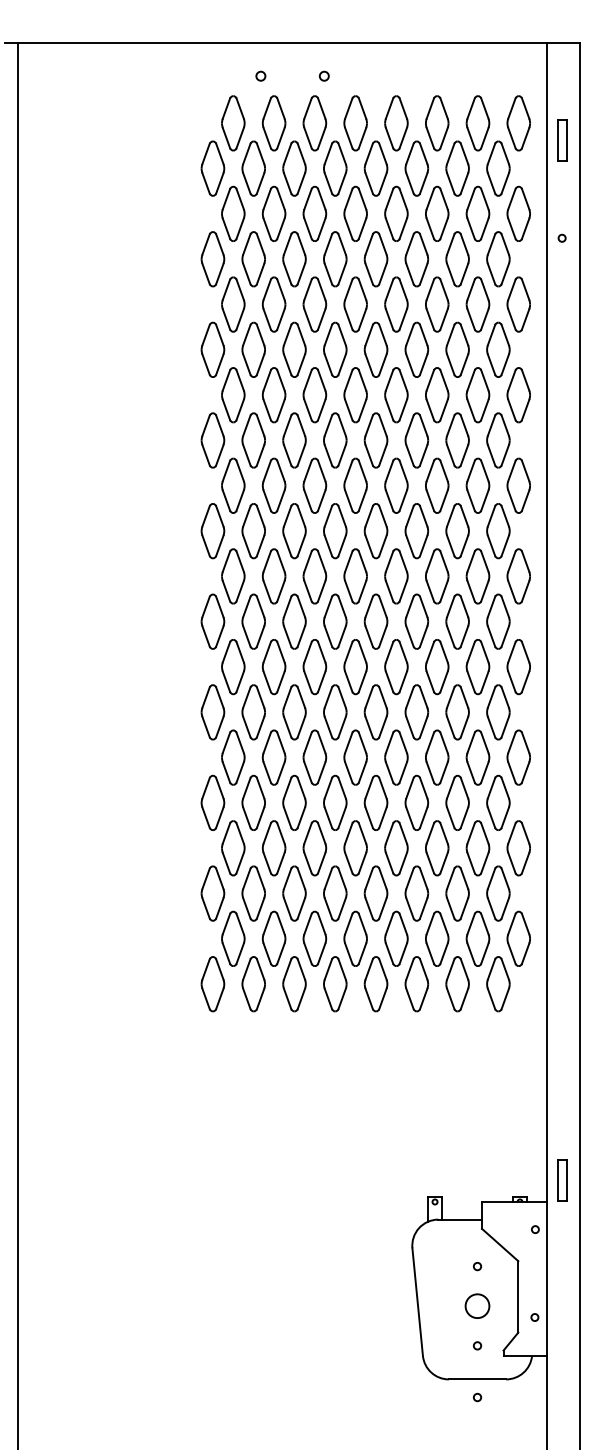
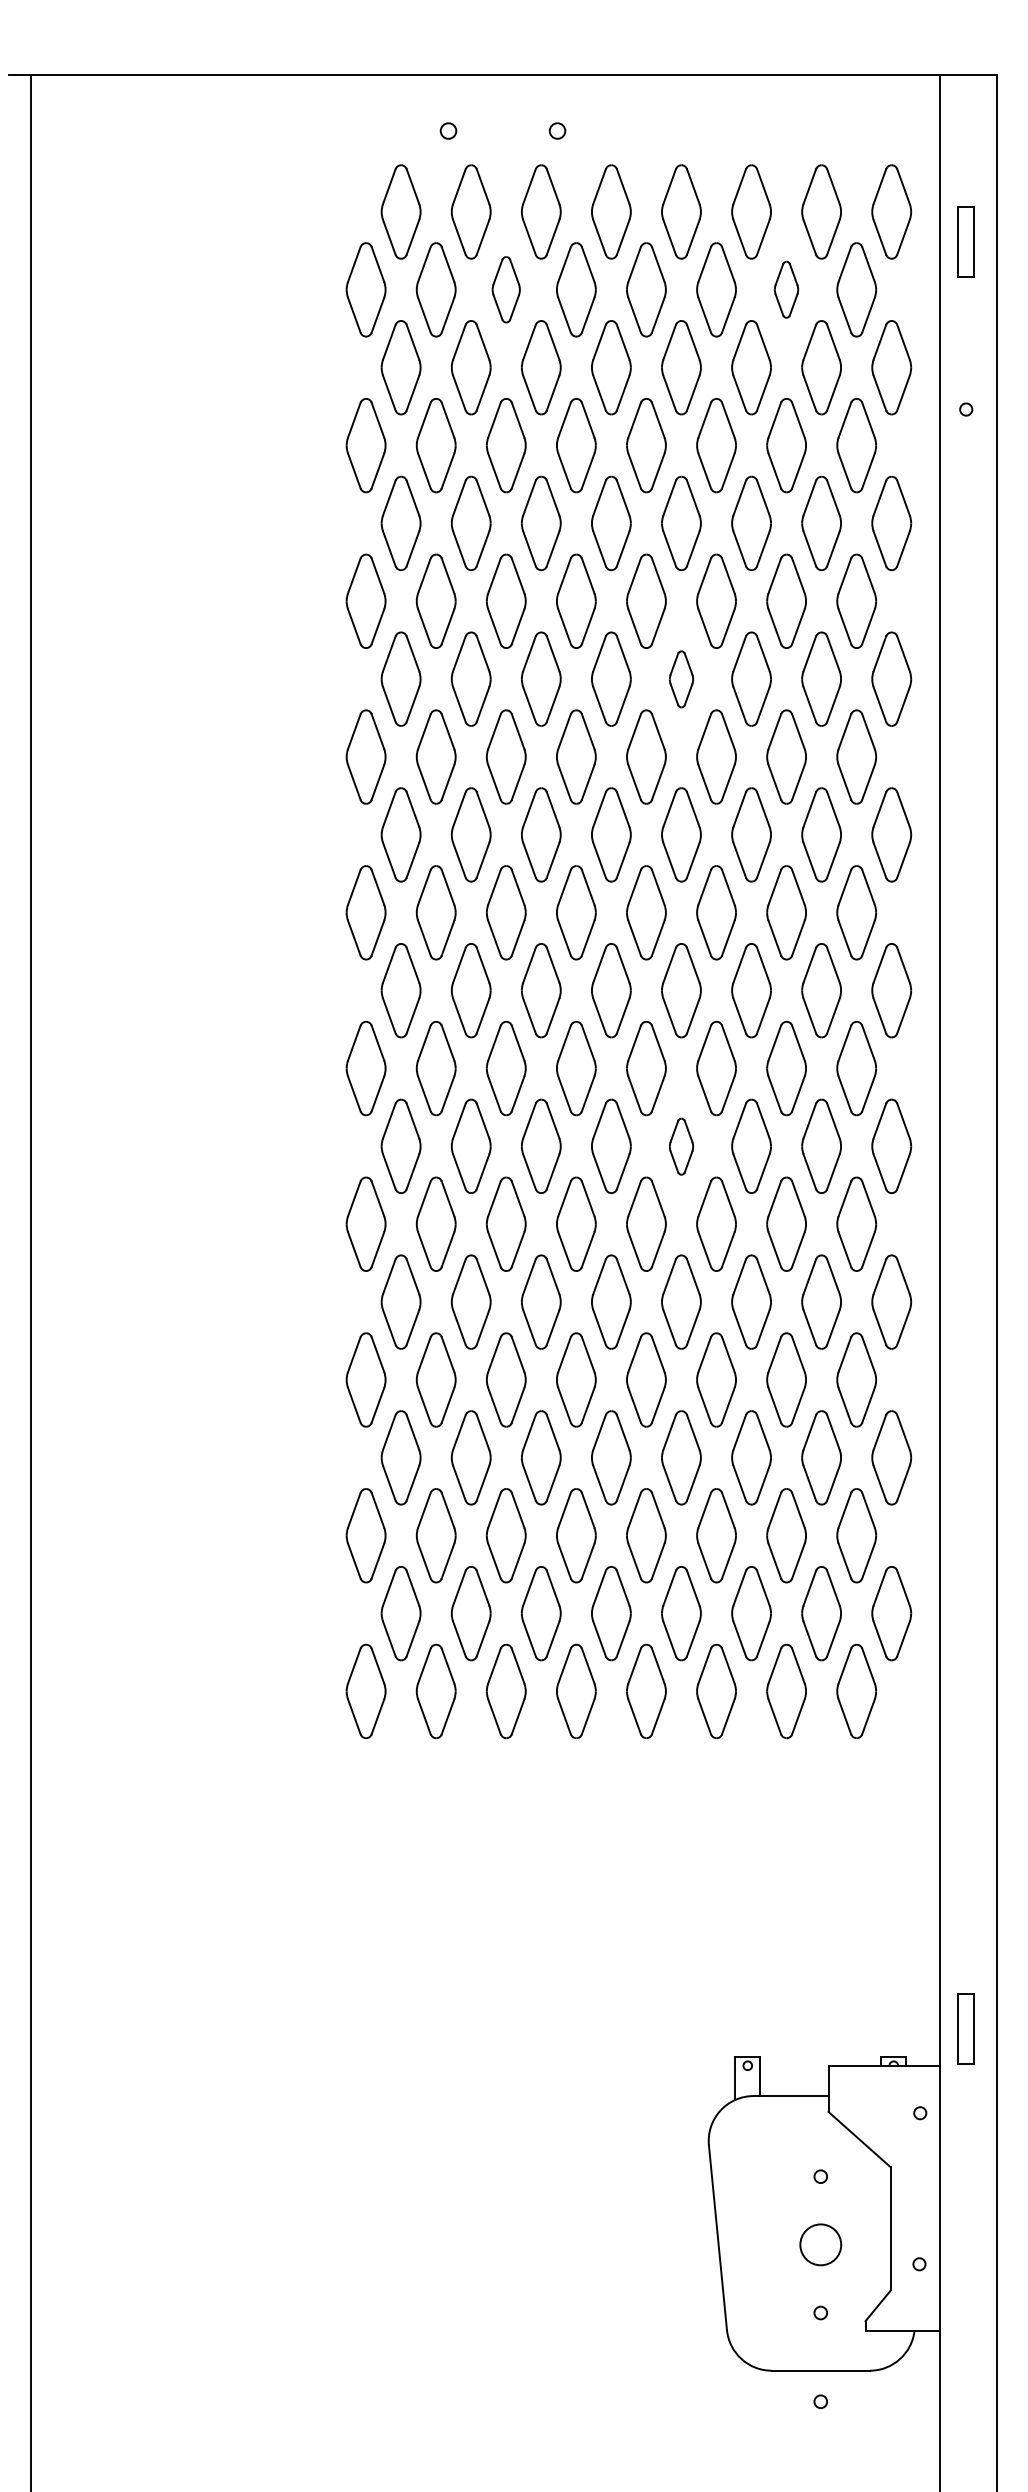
part: (294, 168) -> (506, 289), size x0.7
part: (457, 168) -> (786, 289), size x0.6
part: (396, 395) -> (681, 679), size x0.6
part: (396, 667) -> (681, 1147), size x0.6

